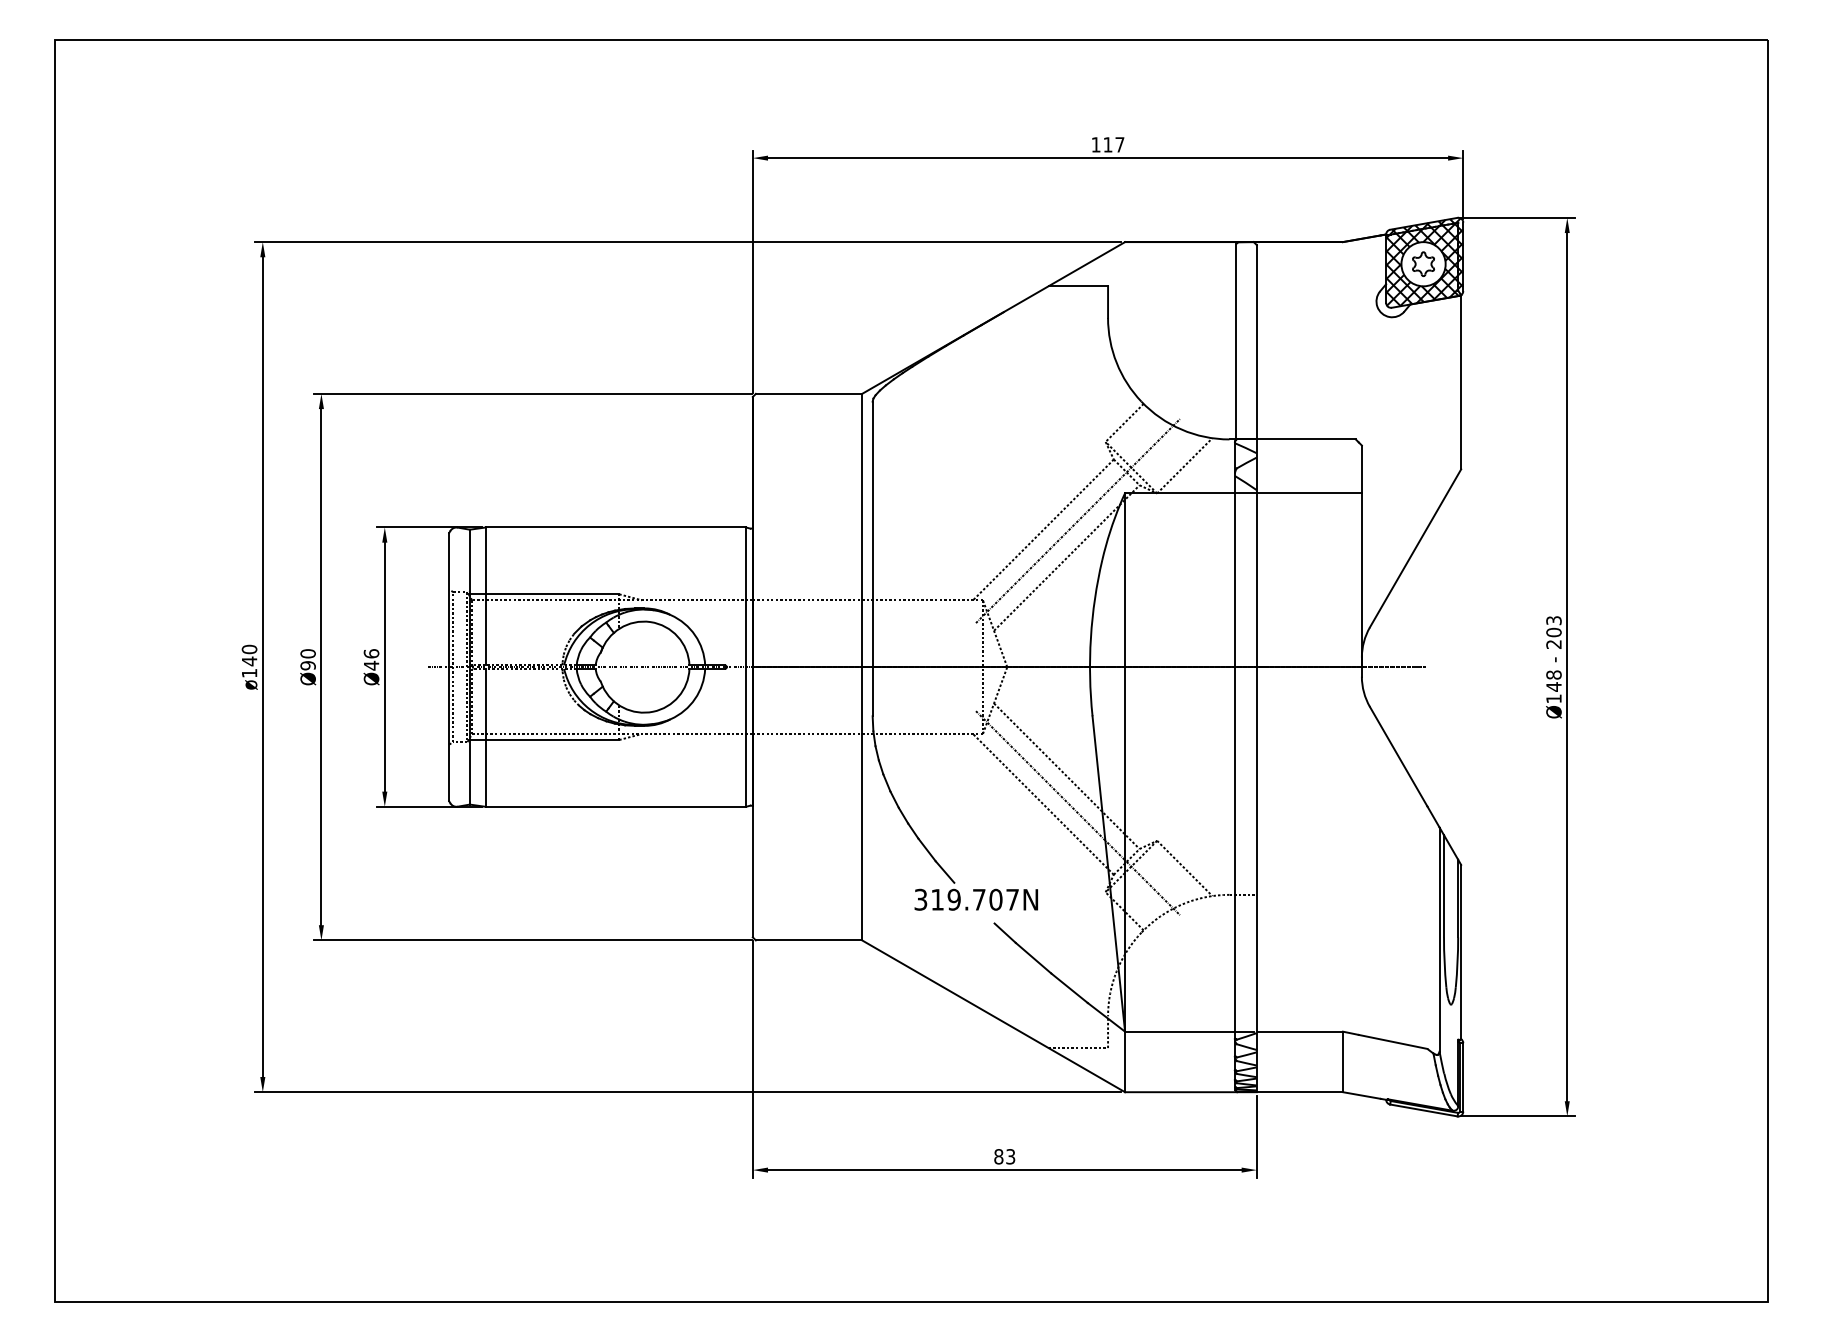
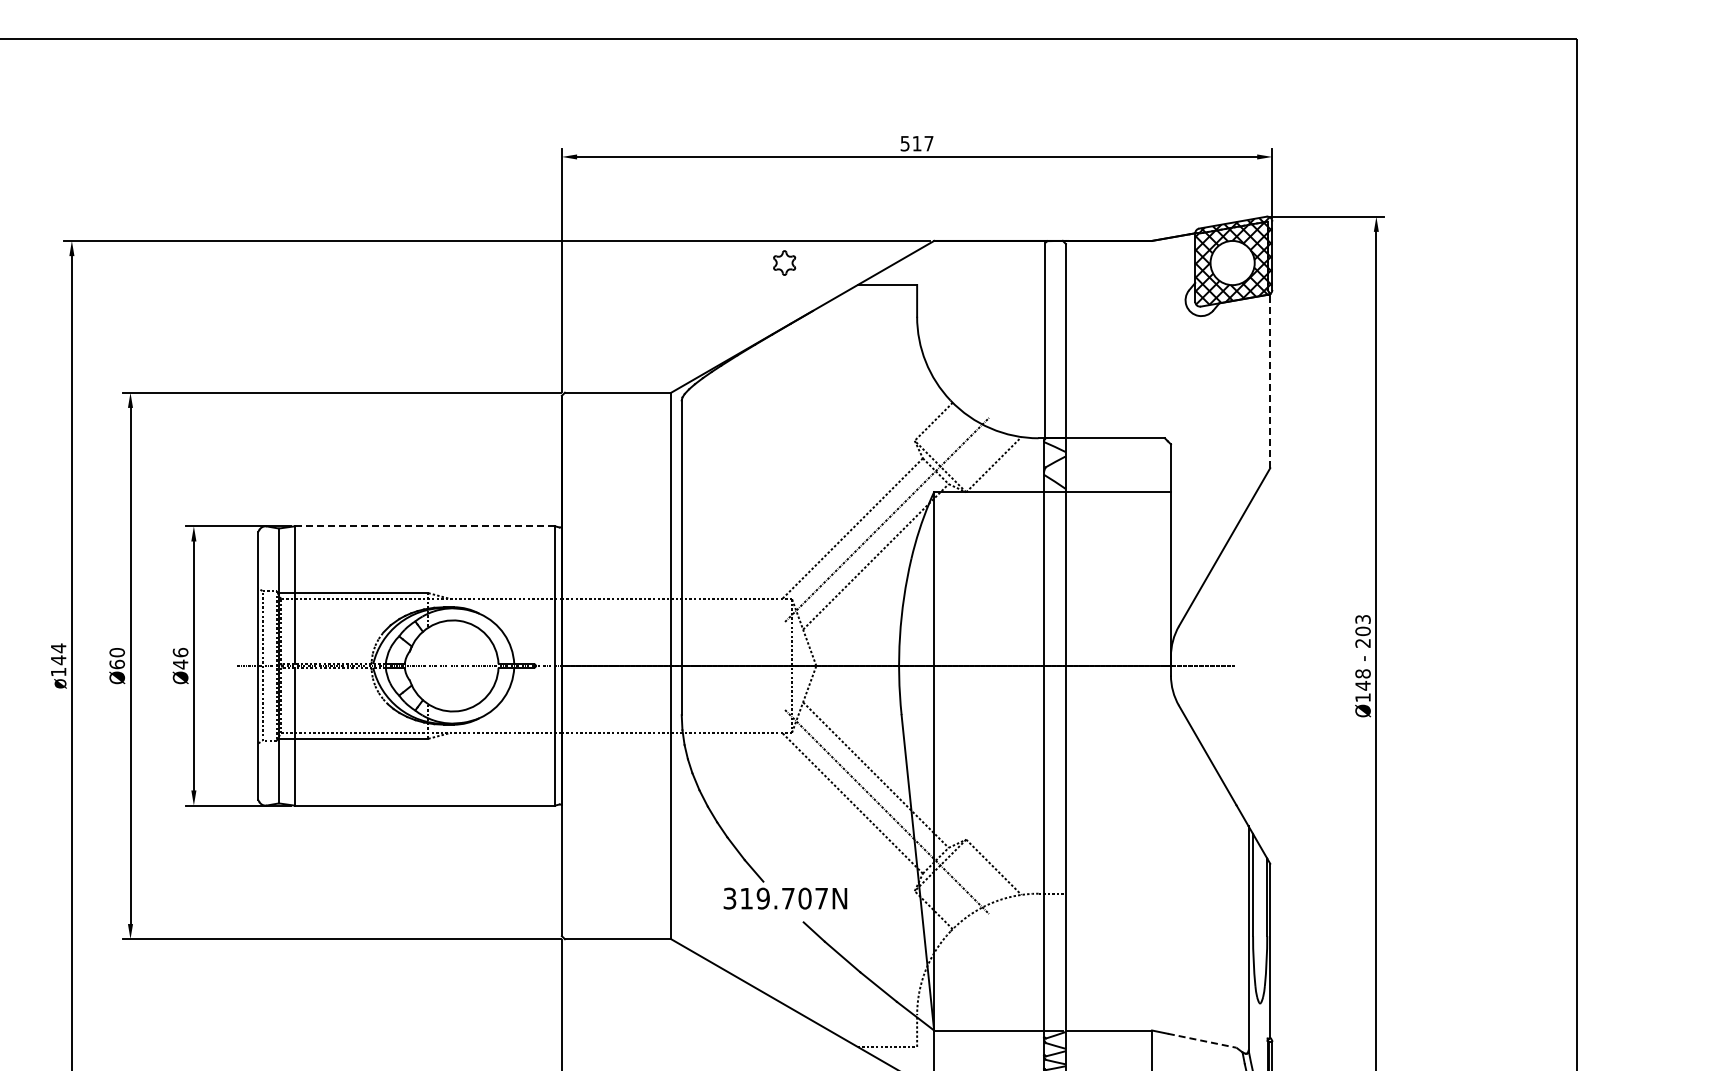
text: (1095, 144) -> (904, 143), 117 -> 517
part: (1423, 264) -> (784, 263), moved
line: (1461, 381) -> (1270, 380), solid -> dashed
line: (616, 527) -> (425, 526), solid -> dashed
text: (249, 649) -> (58, 648), ø140 -> ø144
text: (307, 665) -> (116, 664), Ø90 -> Ø60
line: (1393, 1042) -> (1202, 1041), solid -> dashed

